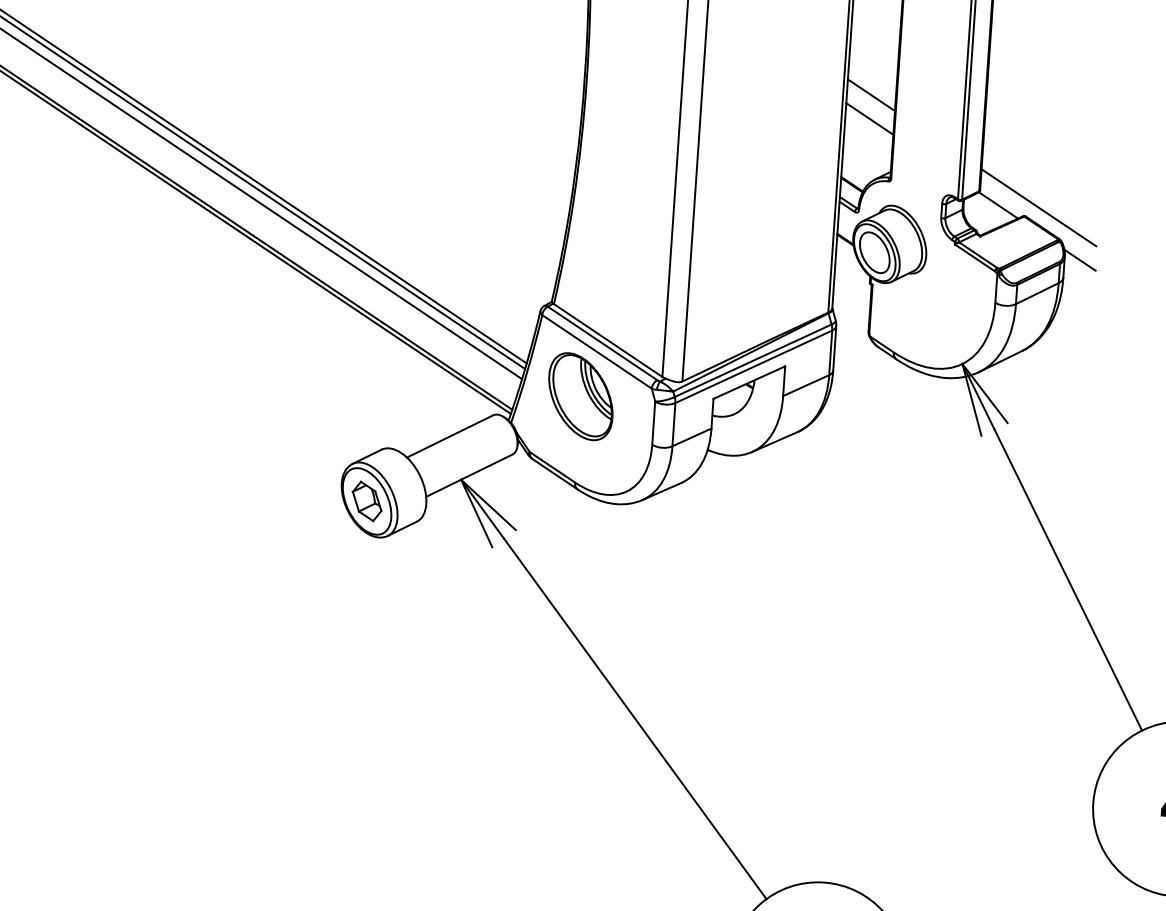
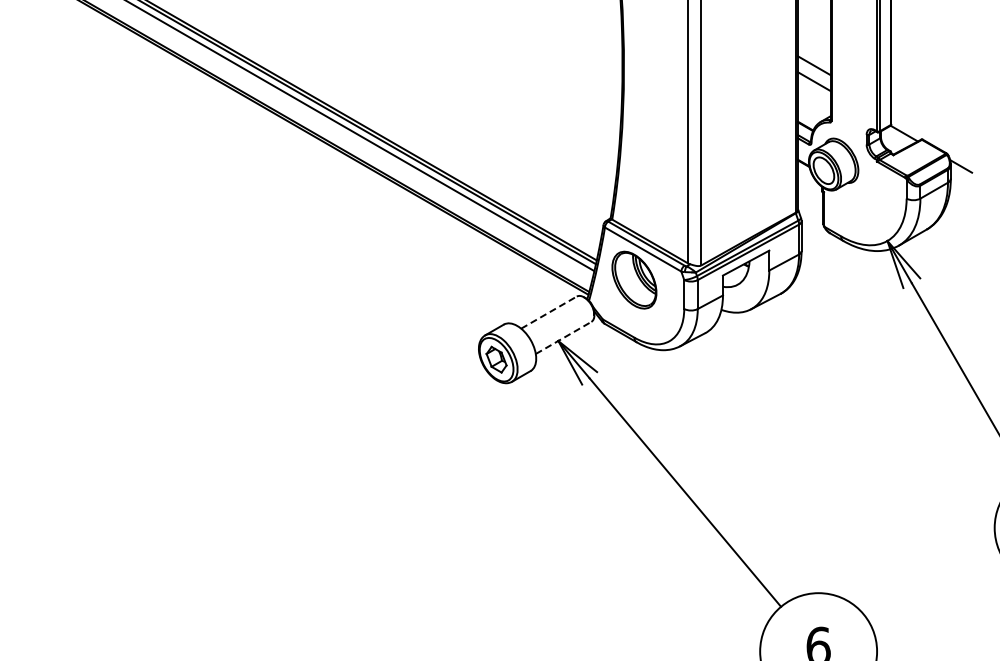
line: (1039, 208) -> (931, 133), removed
line: (450, 436) -> (549, 312), solid -> dashed
line: (470, 475) -> (564, 337), solid -> dashed

